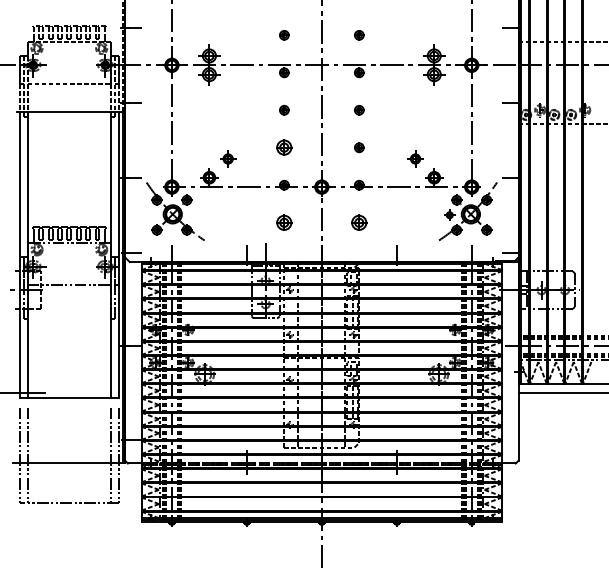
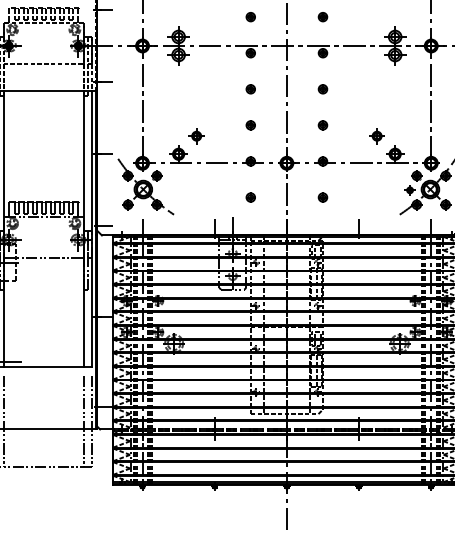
part: (284, 147) -> (250, 125), size x0.62
part: (284, 222) -> (250, 197), size x0.62
part: (359, 222) -> (323, 197), size x0.62

